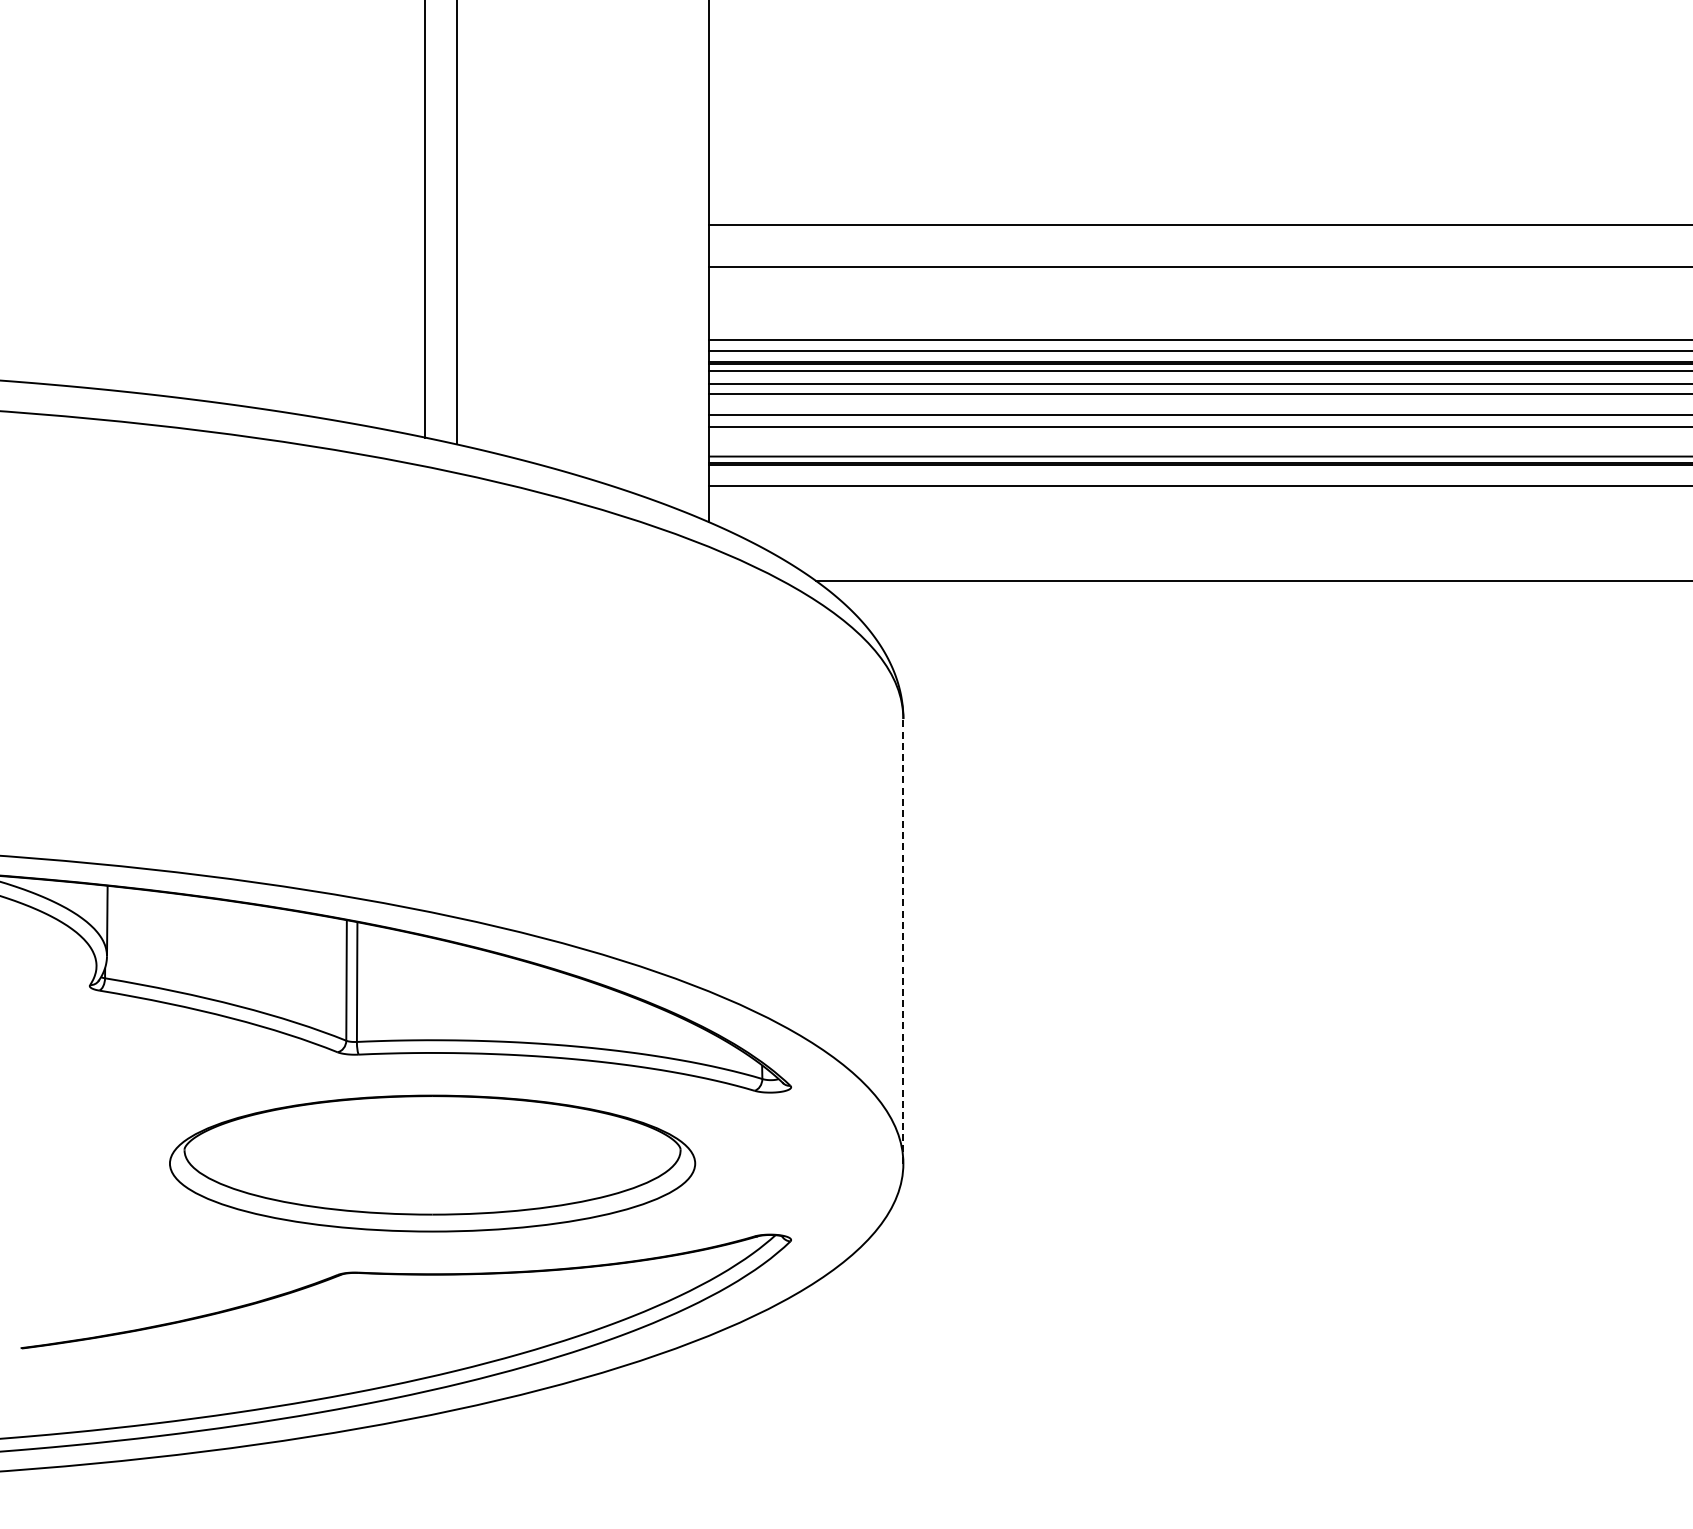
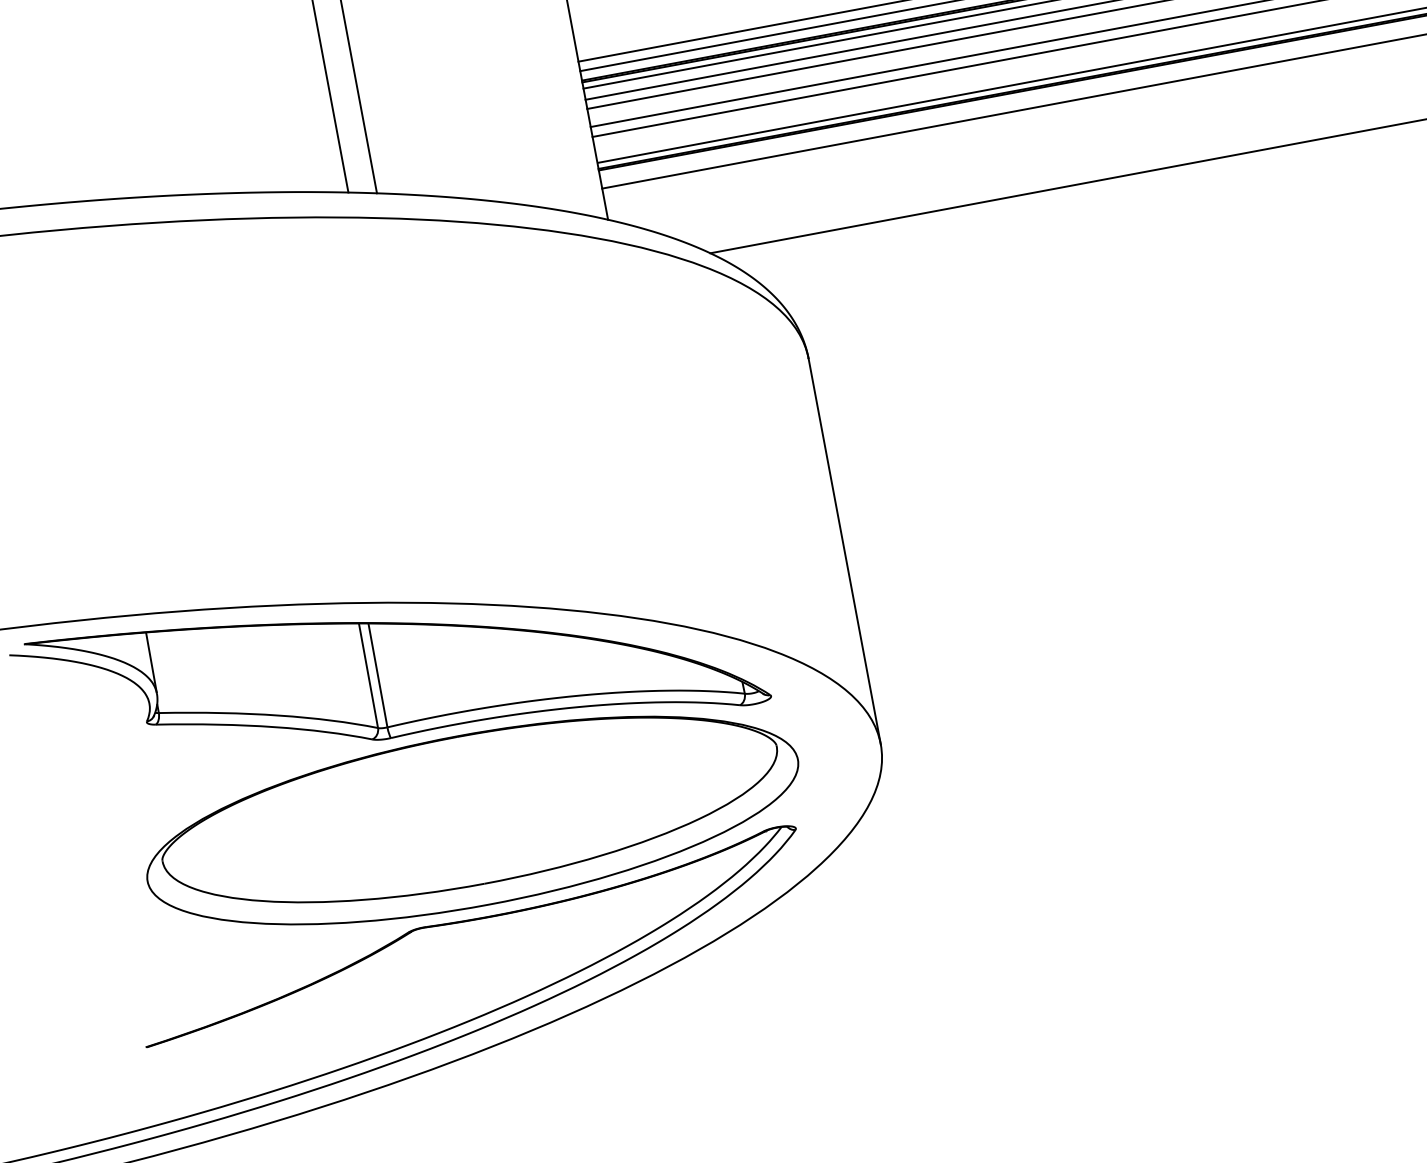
line: (903, 940) -> (844, 550), dashed -> solid
part: (432, 1163) -> (472, 820), size x1.43

